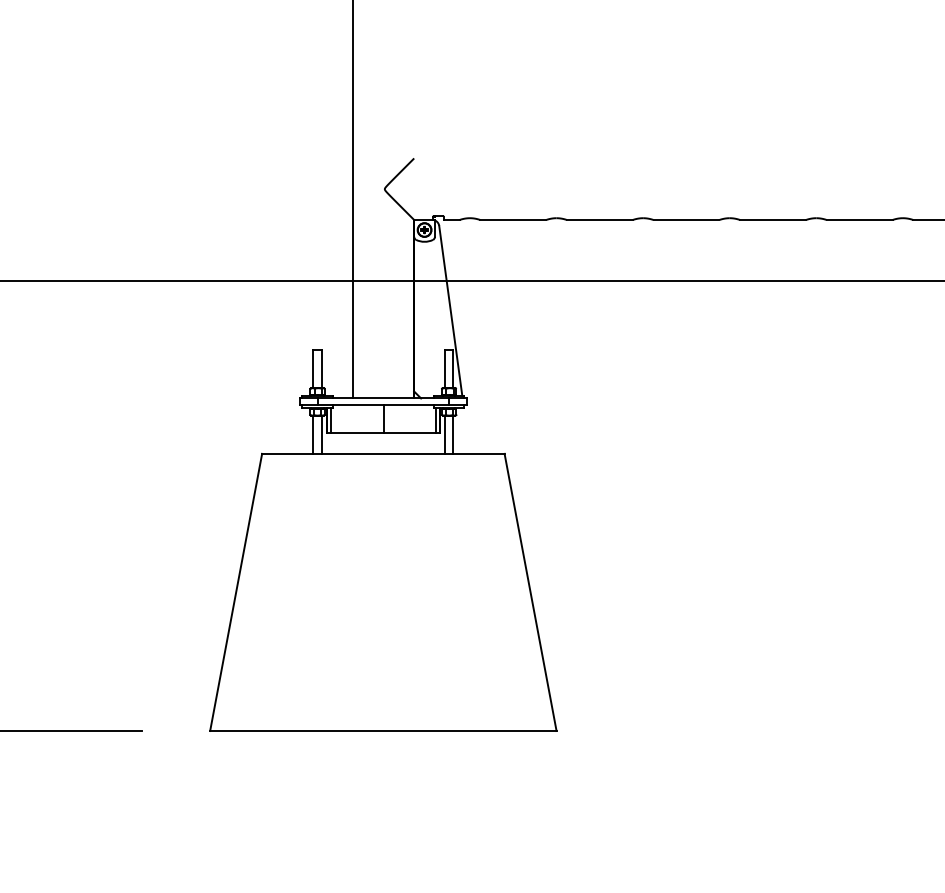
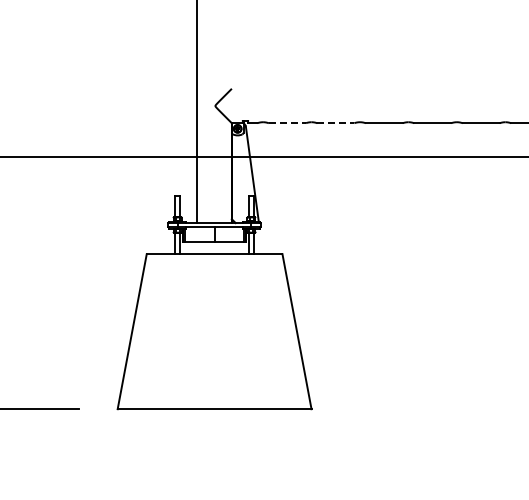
line: (513, 220) -> (287, 123), solid -> dashed
line: (601, 220) -> (336, 123), solid -> dashed

